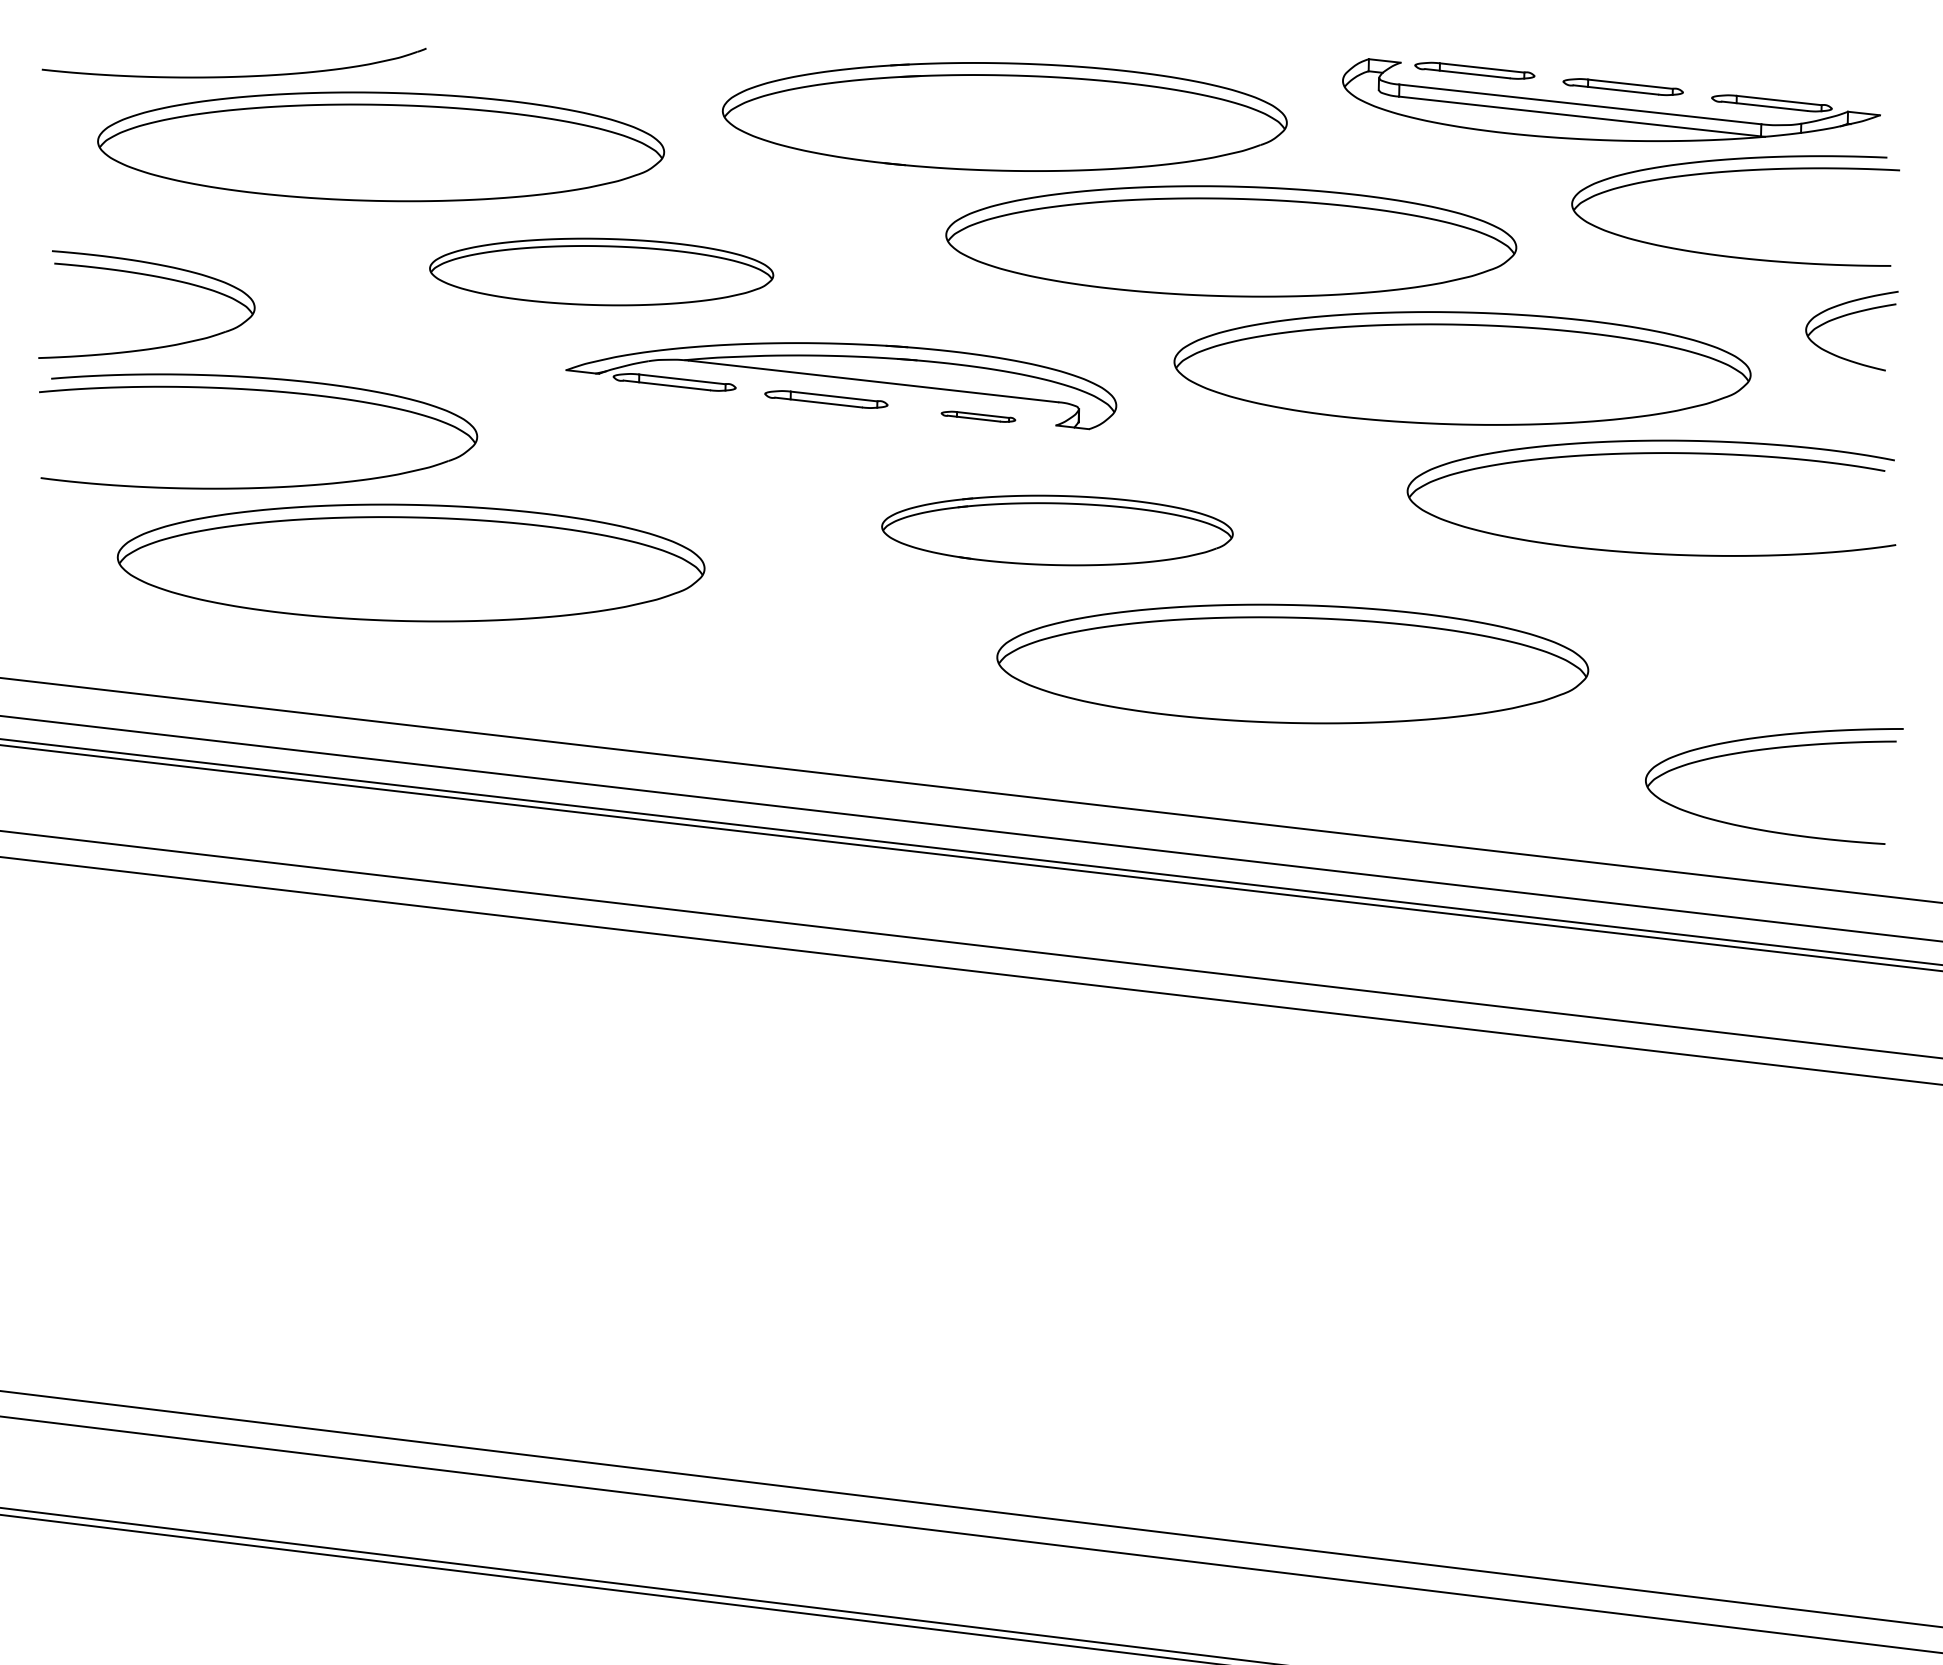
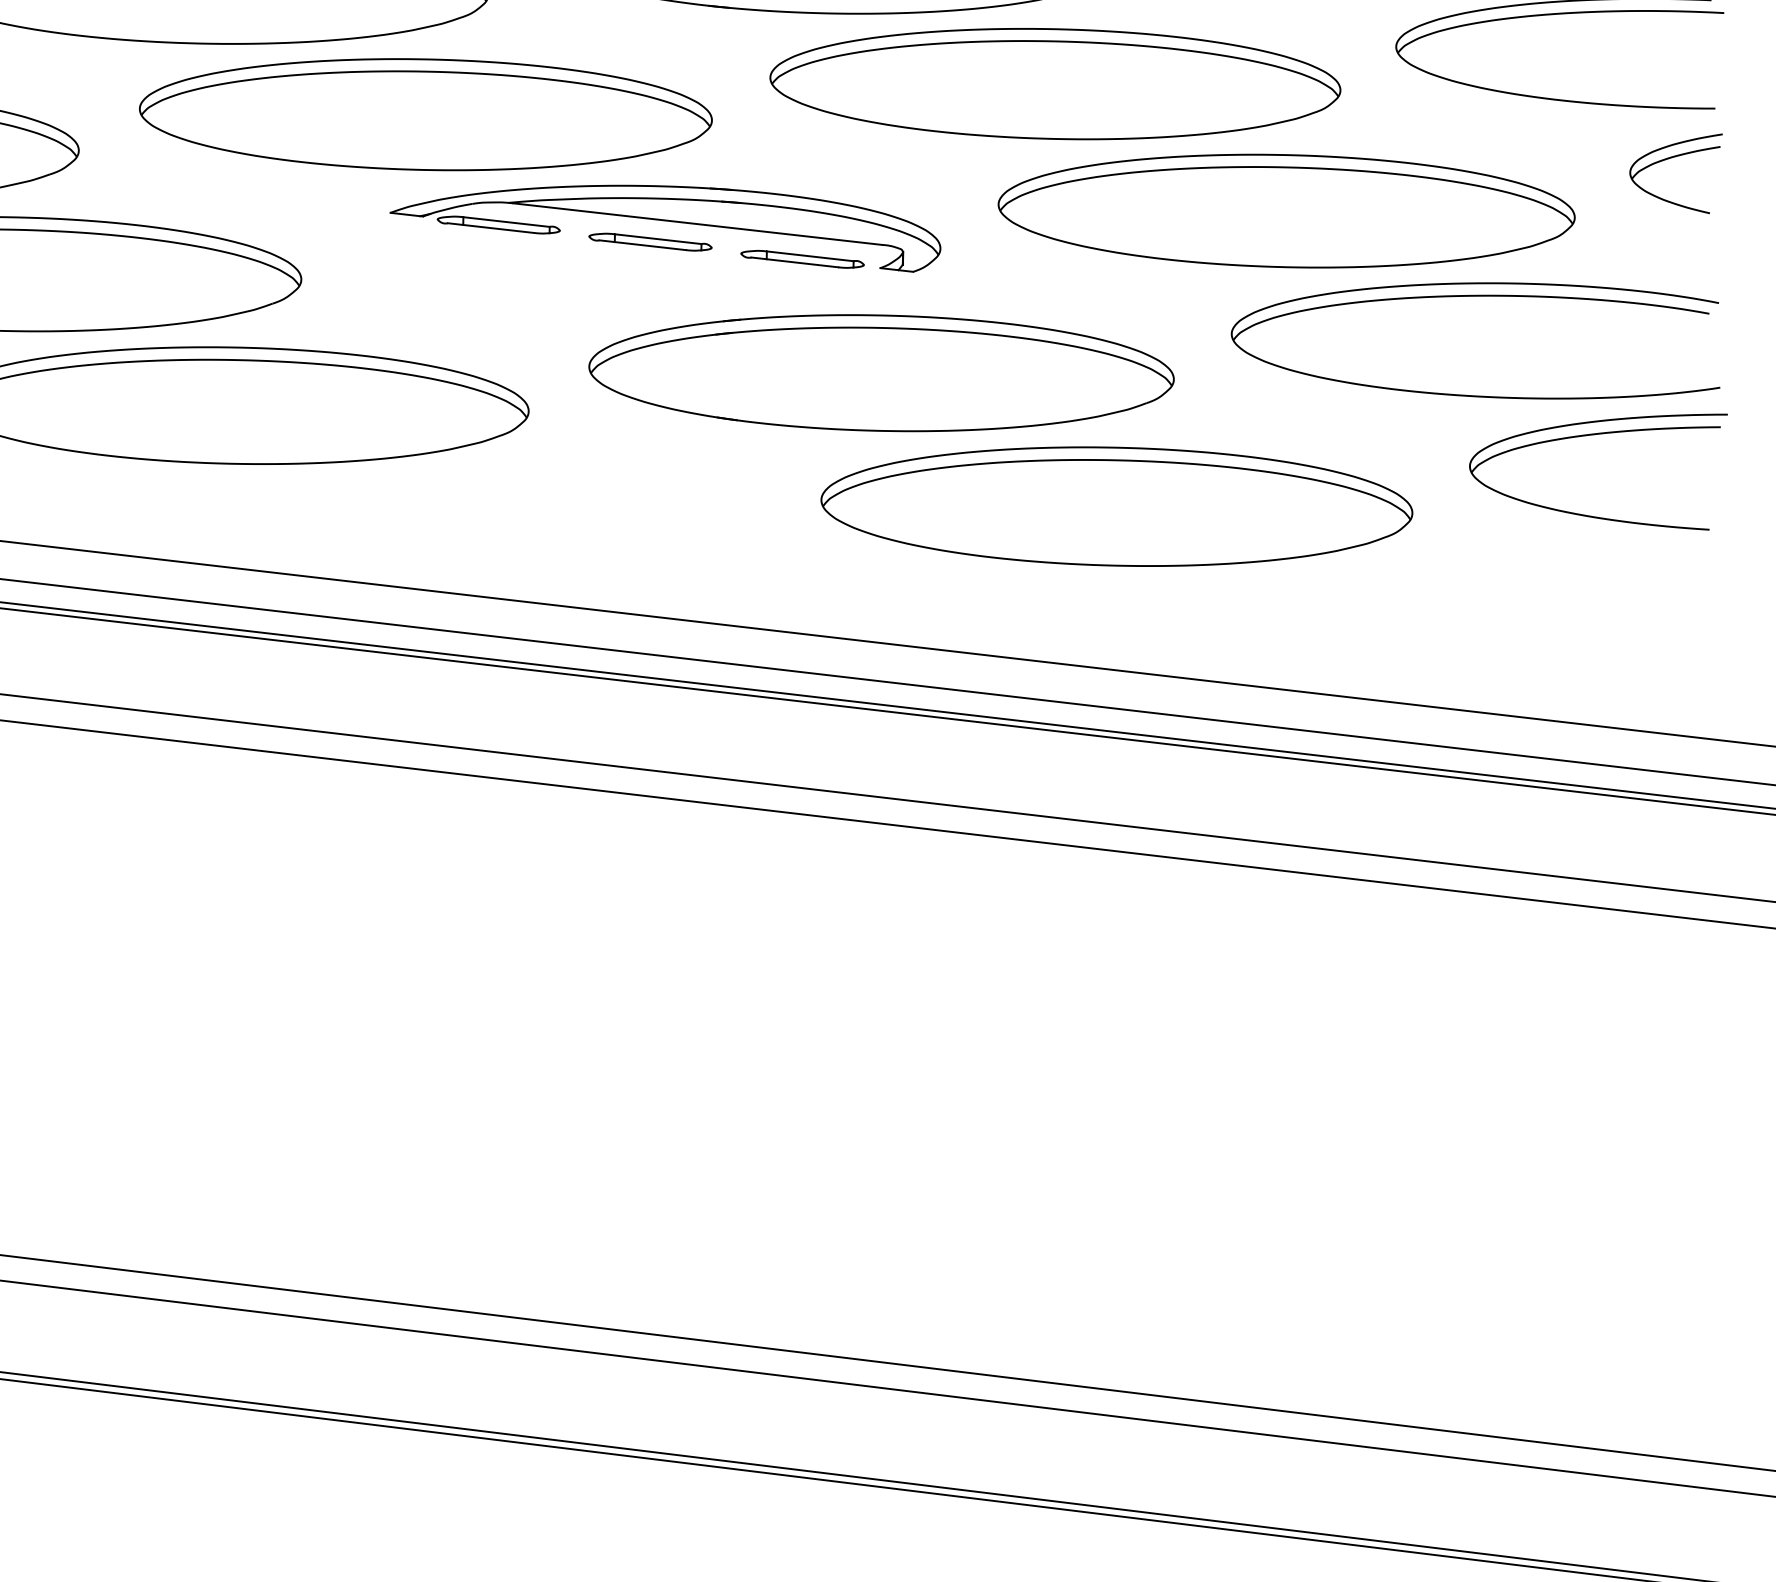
part: (601, 271) -> (425, 114), size x1.67
part: (978, 416) -> (802, 259), size x1.67
part: (1057, 530) -> (881, 373), size x1.67
part: (1773, 749) -> (1597, 435), moved

